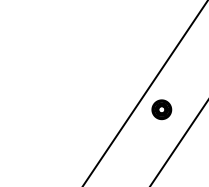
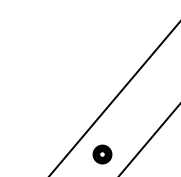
part: (161, 109) -> (102, 154), moved

